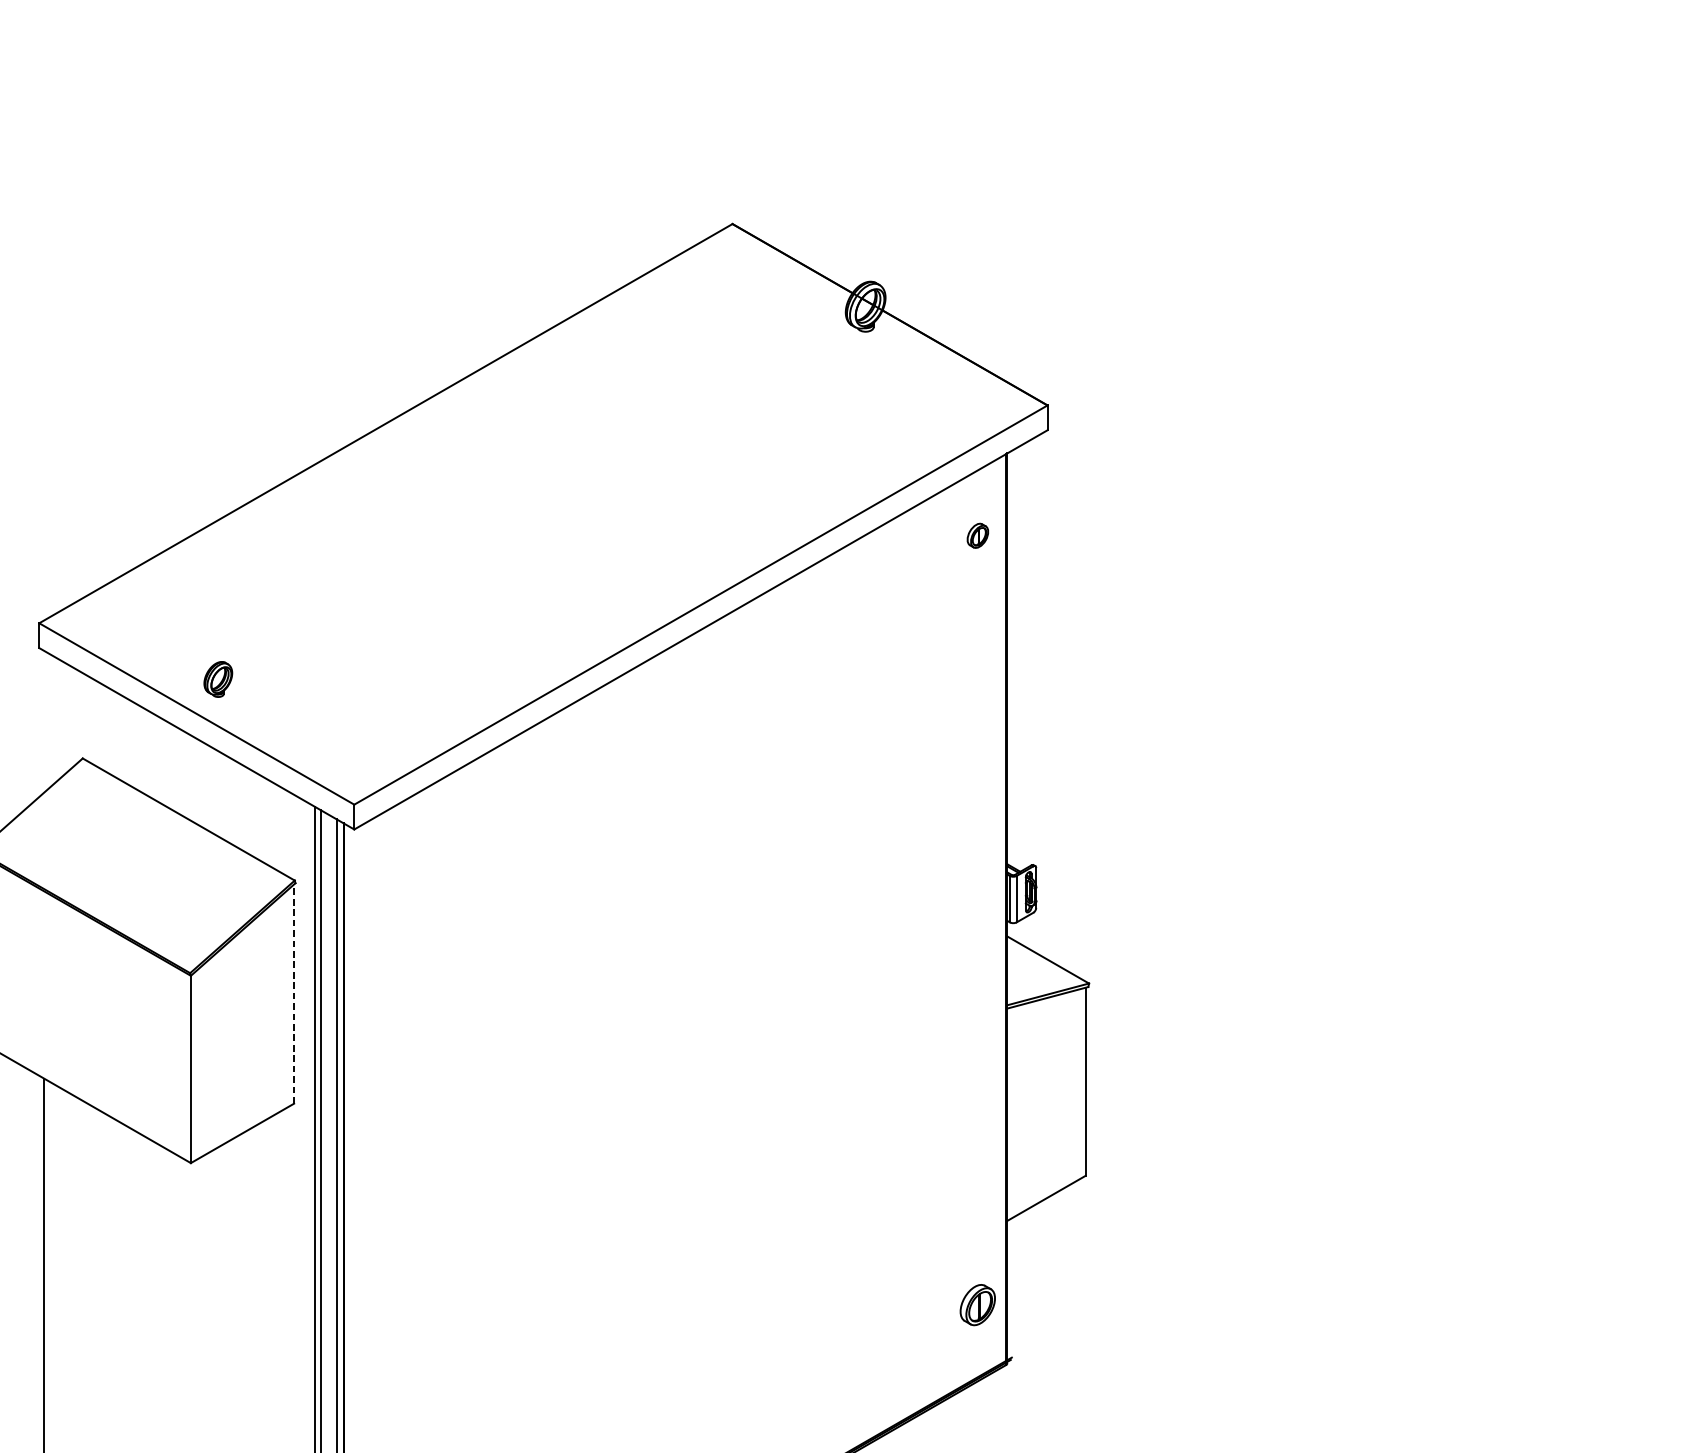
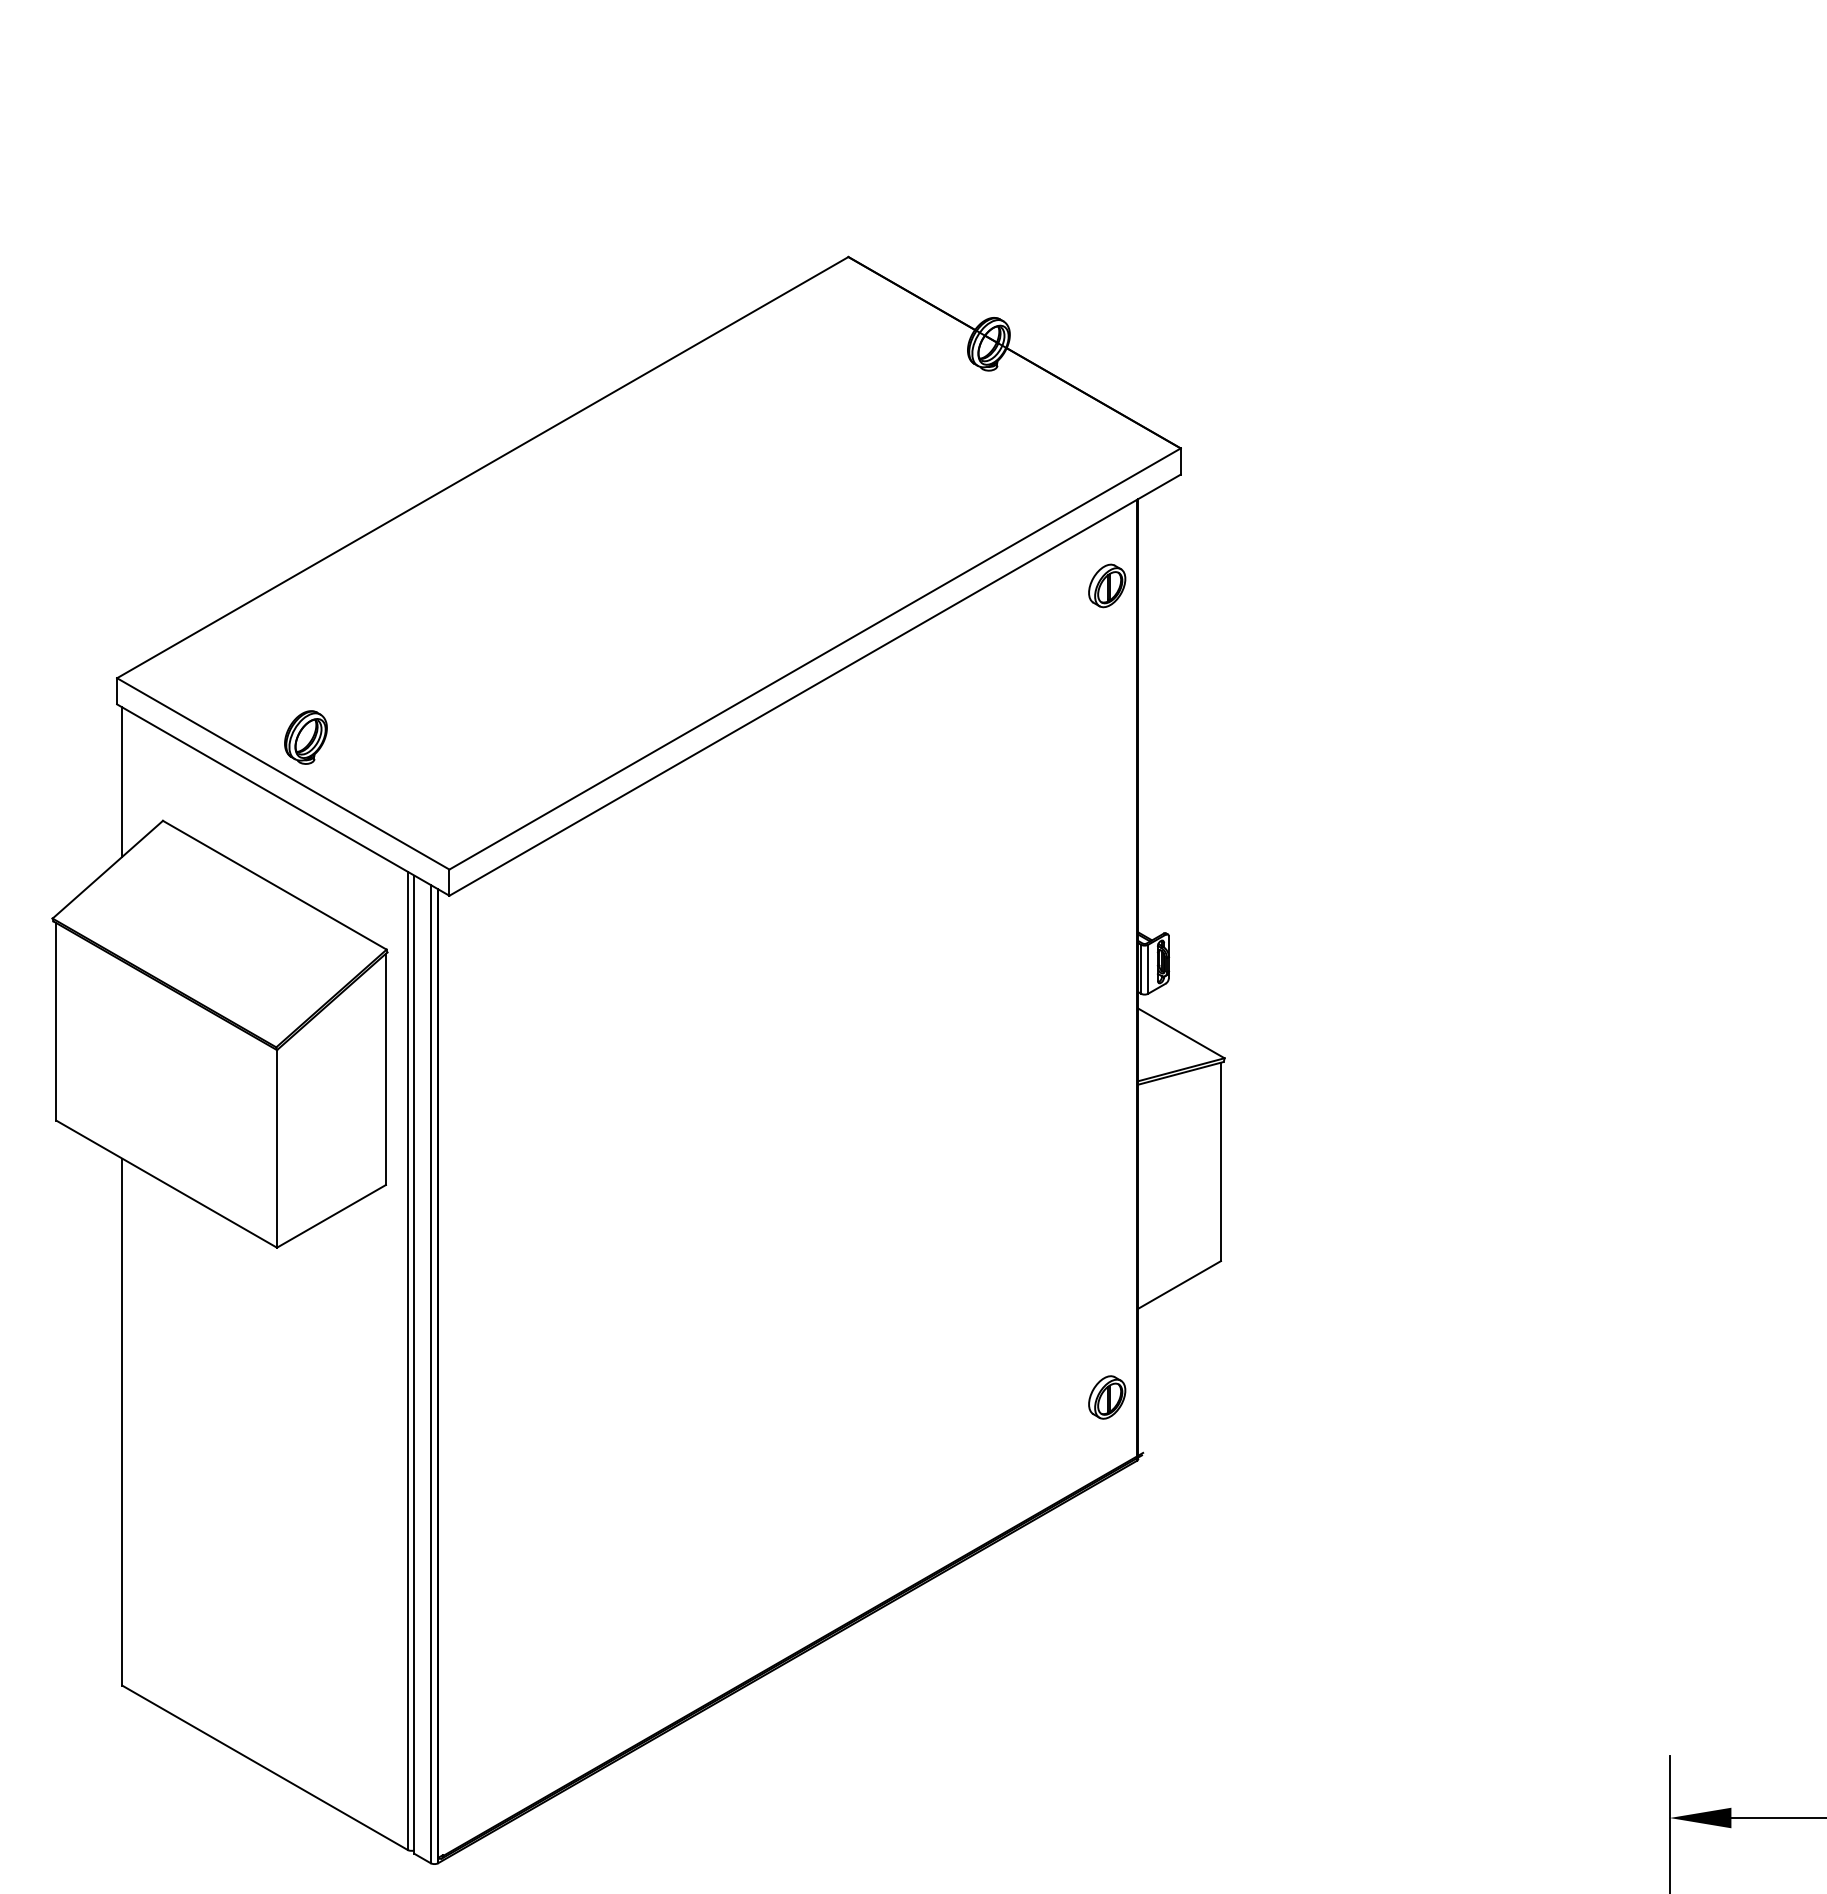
part: (978, 535) -> (1107, 585), size x1.67
part: (217, 679) -> (305, 737), size x1.43
line: (44, 721) -> (122, 781), added
line: (293, 994) -> (385, 1069), dashed -> solid

